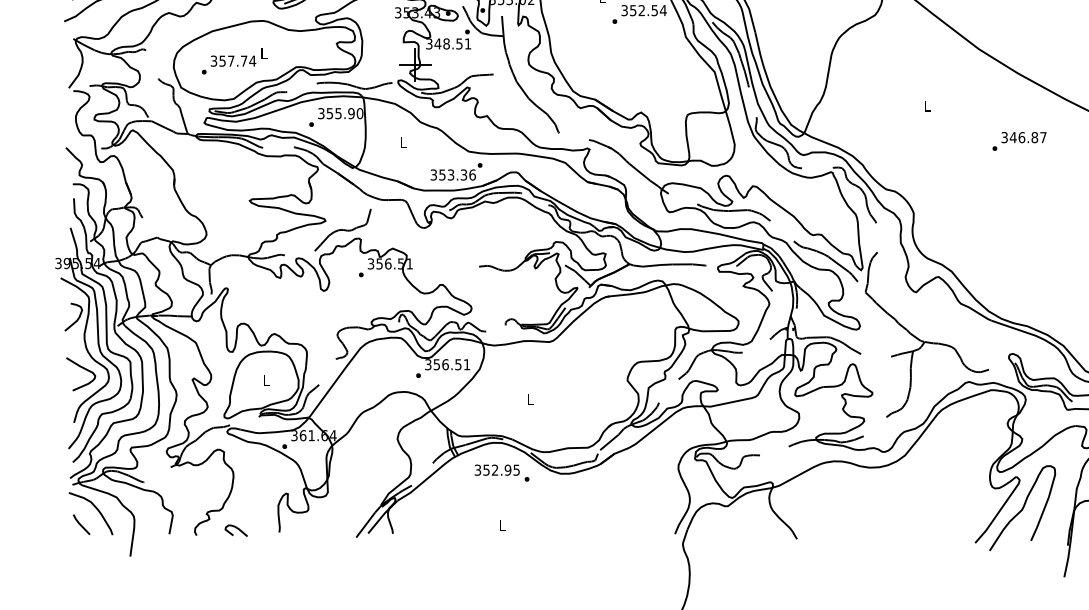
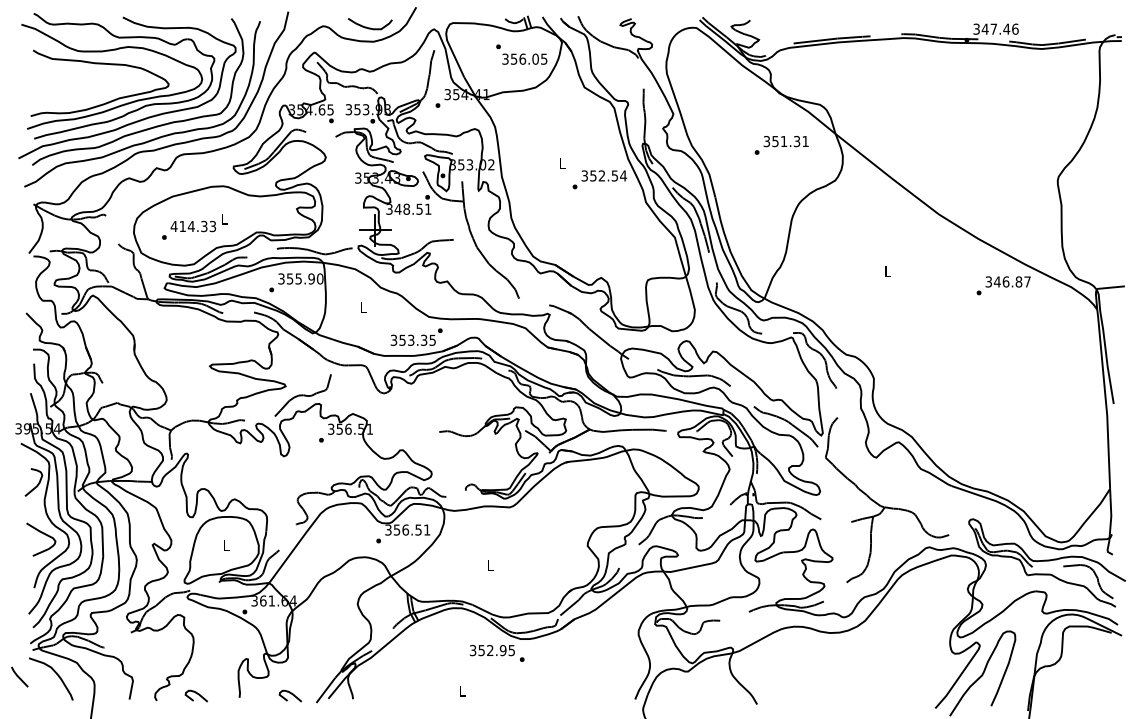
text: (233, 61) -> (193, 226), 357.74 -> 414.33
text: (1019, 141) -> (1003, 285), moved
text: (472, 174) -> (432, 339), 353.36 -> 353.35
text: (502, 473) -> (497, 653), moved
line: (81, 524) -> (19, 676), moved
curve: (329, 528) -> (289, 693), added

